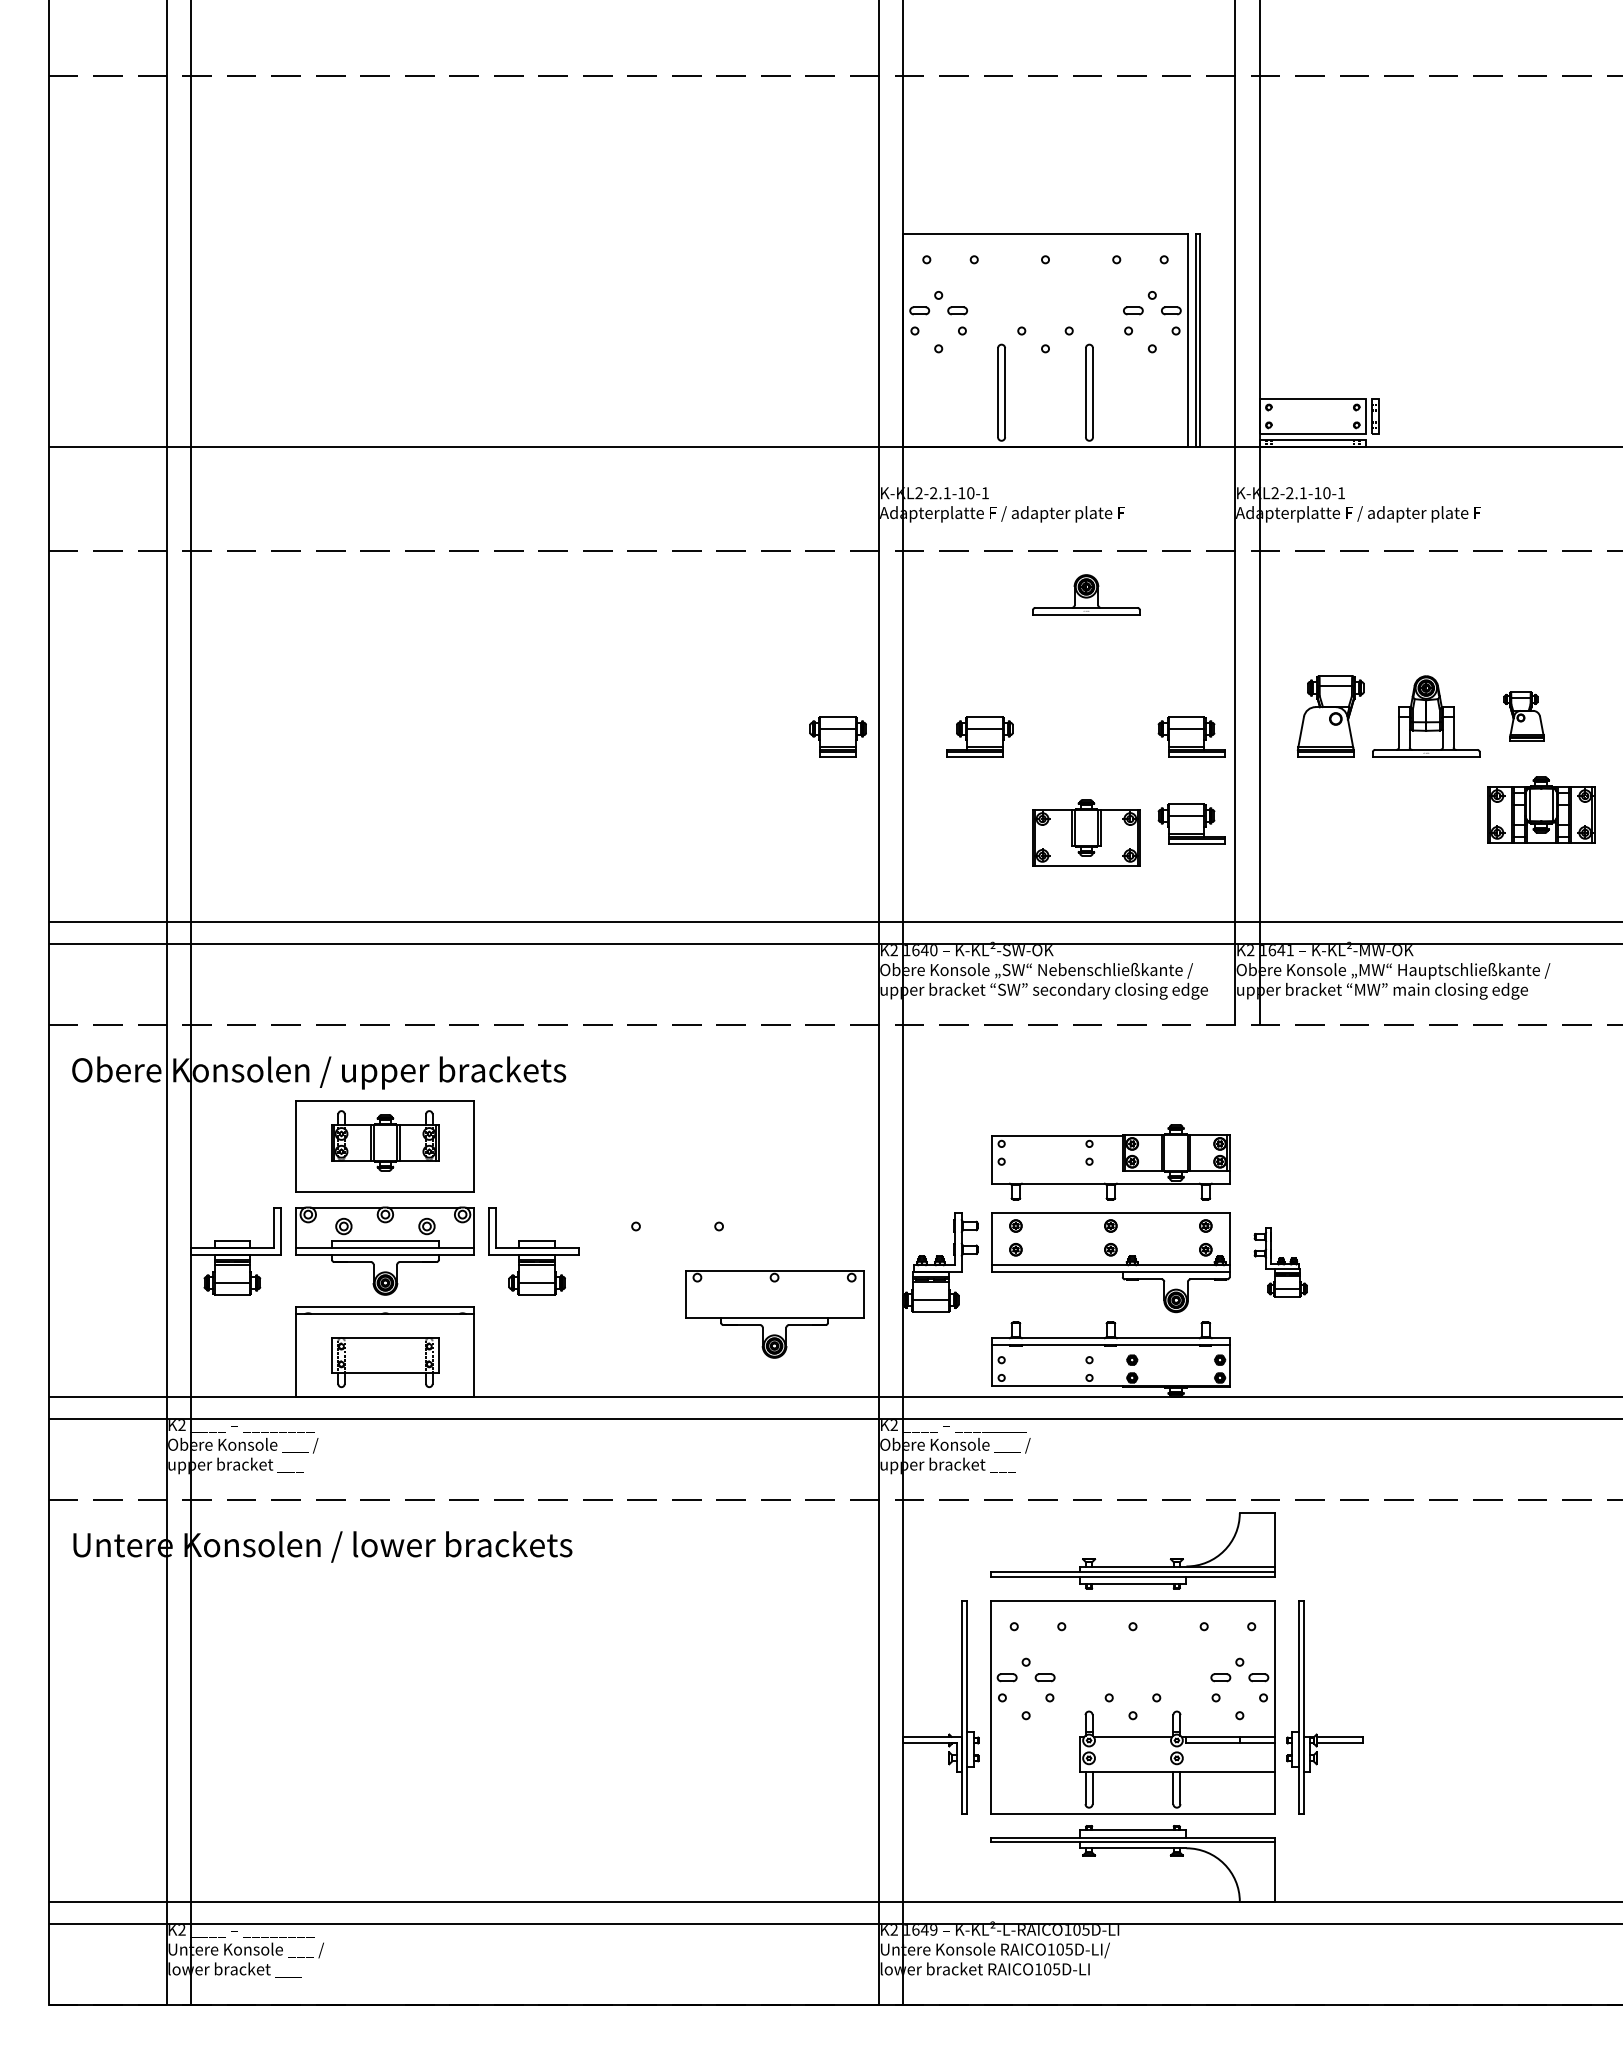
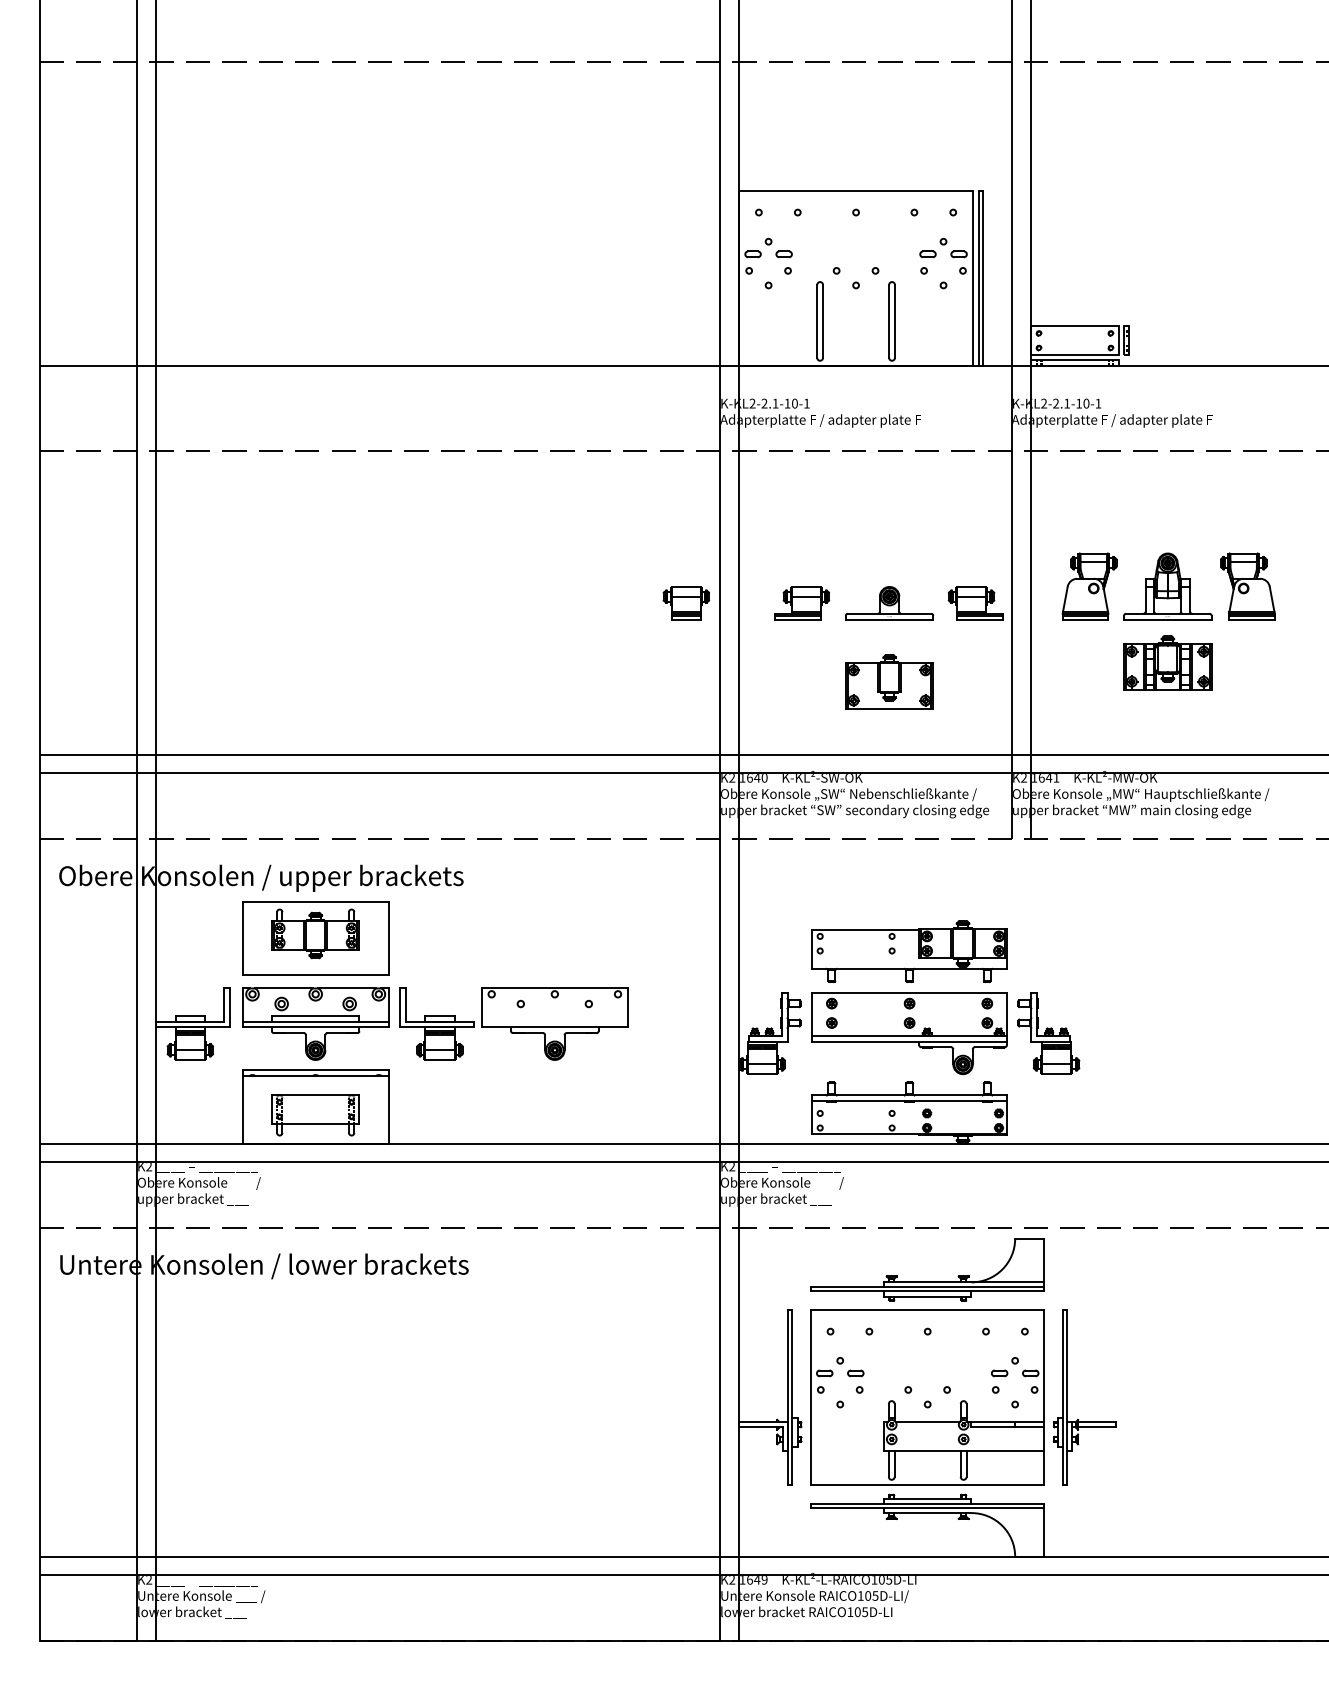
part: (1086, 594) -> (889, 602), moved
part: (1523, 716) -> (1247, 586), size x1.67
part: (1541, 809) -> (1168, 662), moved
part: (1191, 823) -> (975, 674), removed
part: (1280, 1262) -> (1048, 1033), size x1.43
part: (774, 1314) -> (554, 1024), moved

